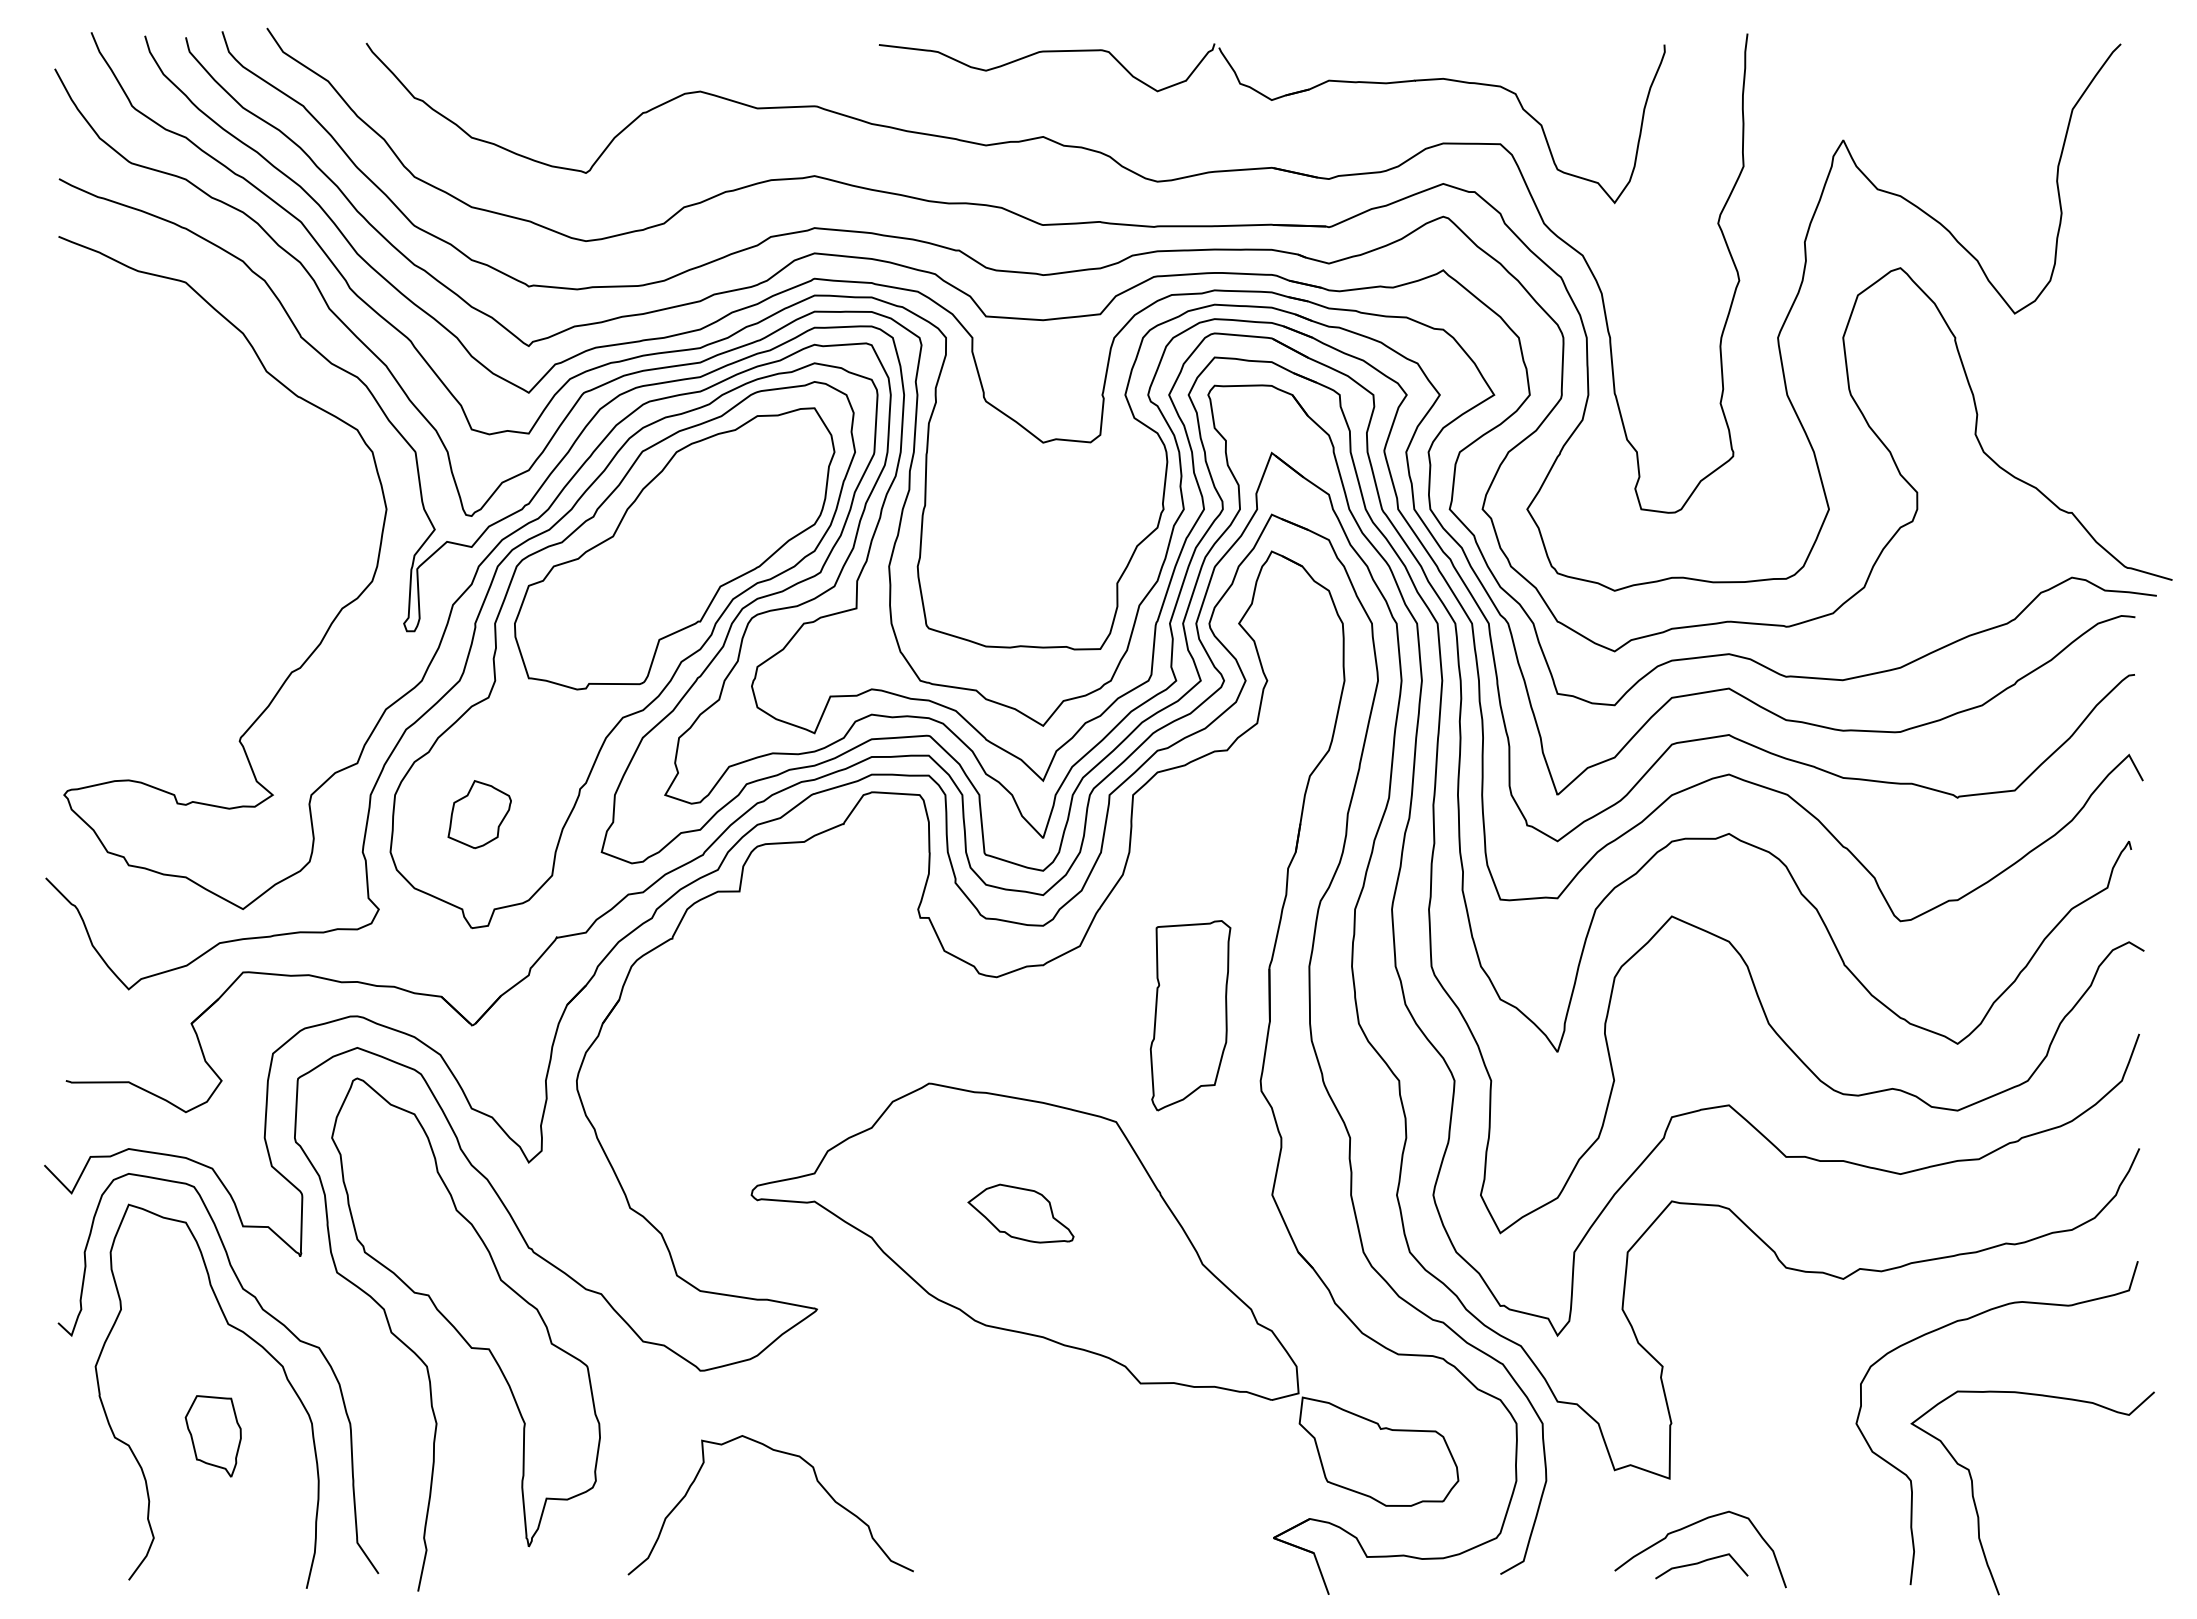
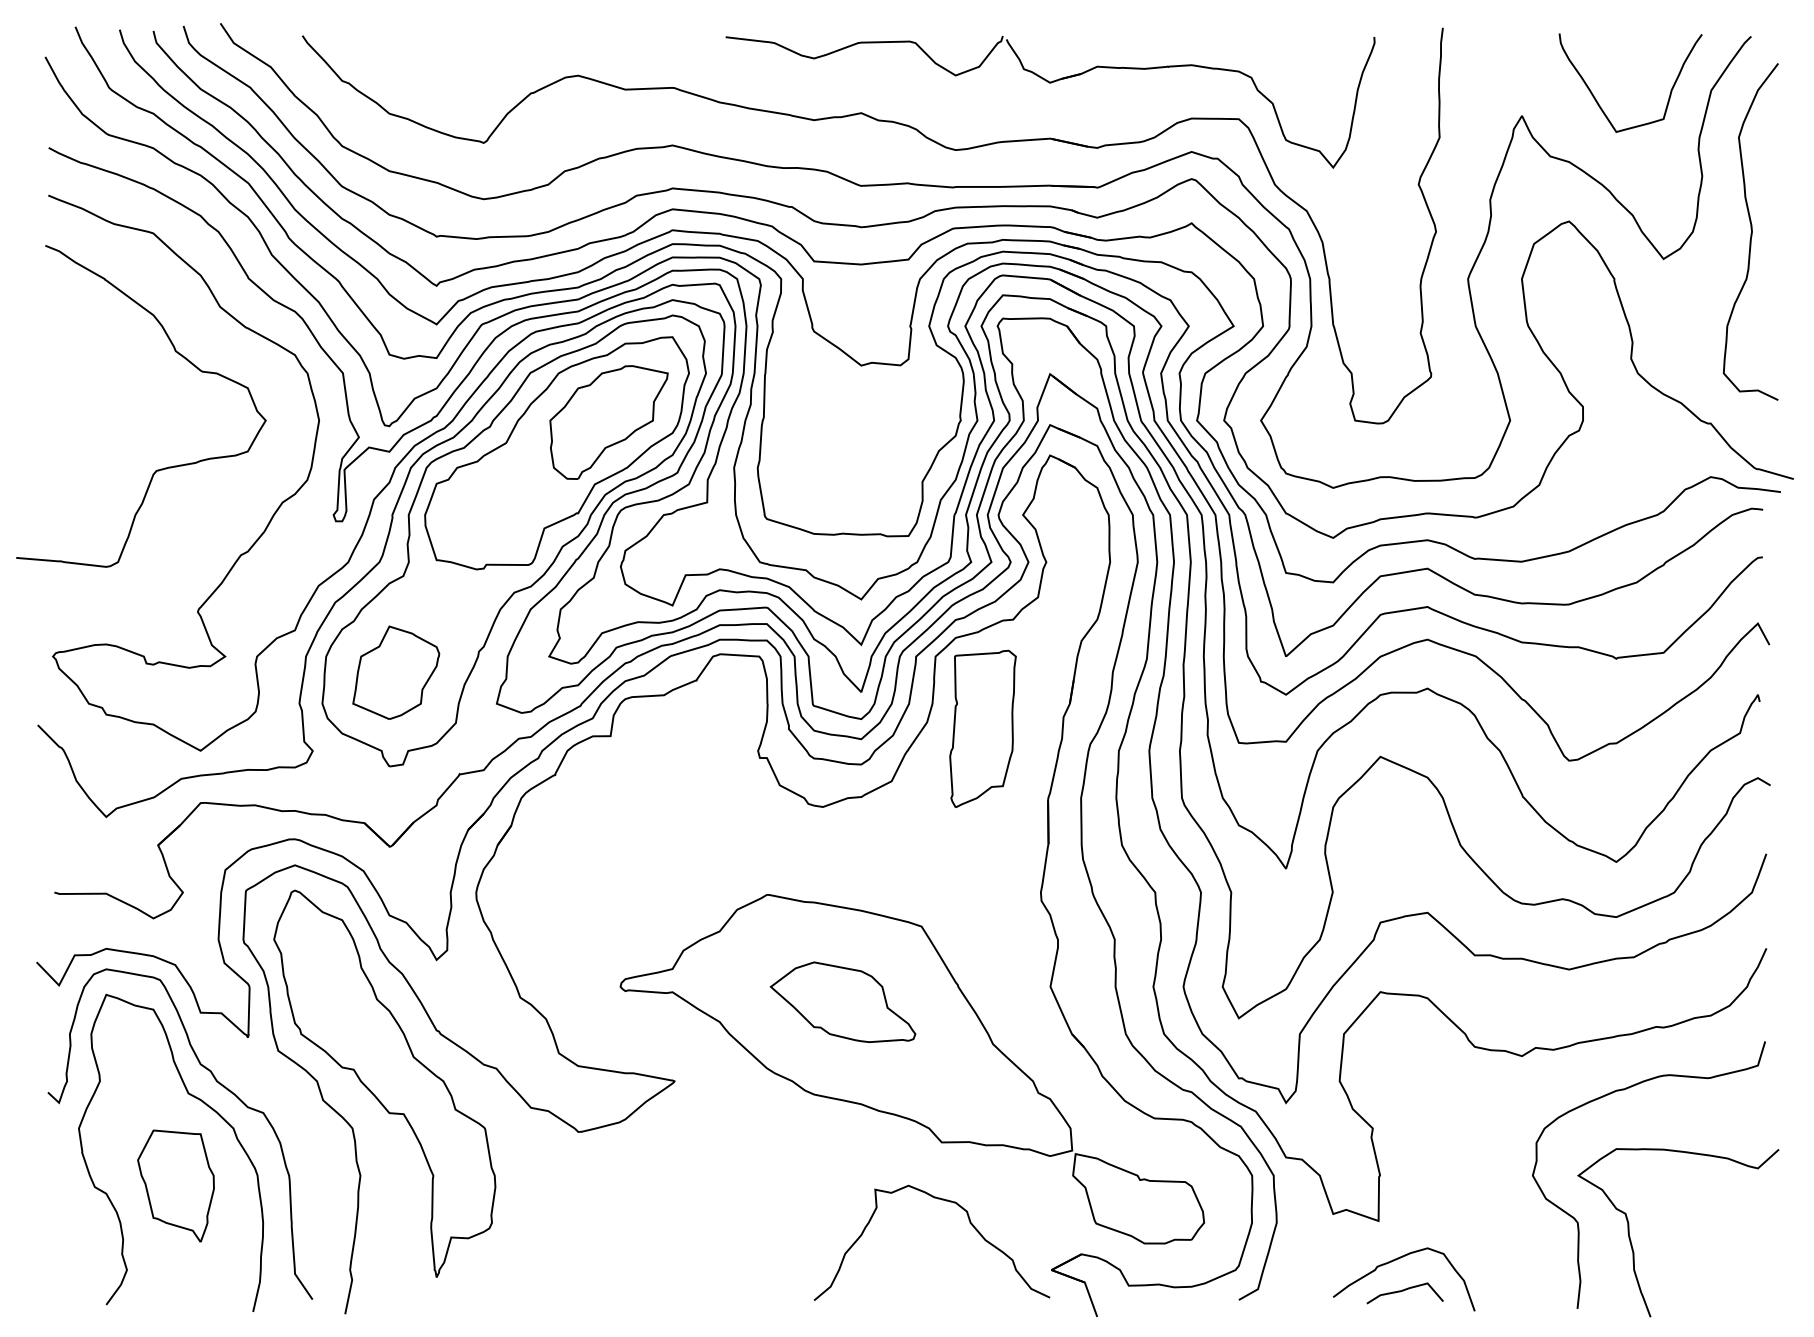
curve: (1935, 123) -> (1598, 102), added
curve: (2120, 279) -> (1750, 230), added
curve: (212, 426) -> (175, 352), added
part: (737, 511) -> (608, 422), added
part: (479, 814) -> (395, 672), size x1.67
part: (1190, 1015) -> (982, 728), moved
part: (1020, 1213) -> (842, 1002), size x1.67
part: (213, 1436) -> (176, 1186), size x1.67
curve: (816, 1481) -> (969, 1223), moved

